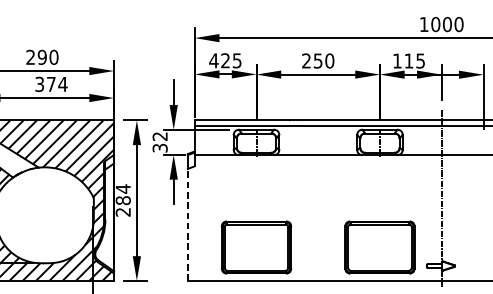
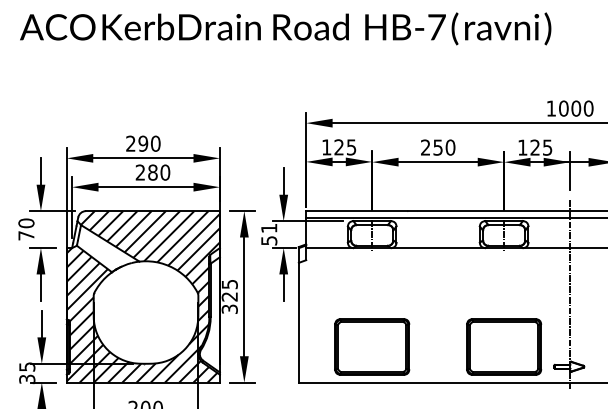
text: (213, 60) -> (326, 147), 425 -> 125
text: (408, 60) -> (534, 147), 115 -> 125
text: (50, 84) -> (152, 172), 374 -> 280
text: (160, 142) -> (269, 234), 32 -> 51
text: (123, 200) -> (229, 296), 284 -> 325
line: (187, 224) -> (298, 322), dashed -> solid

